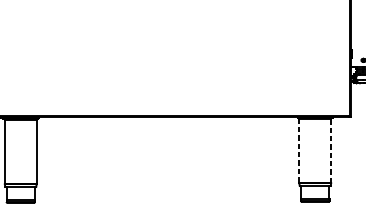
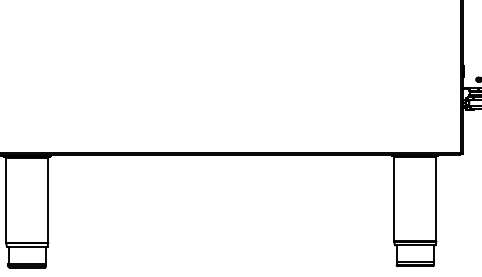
line: (331, 150) -> (436, 198), dashed -> solid
line: (299, 151) -> (394, 199), dashed -> solid

